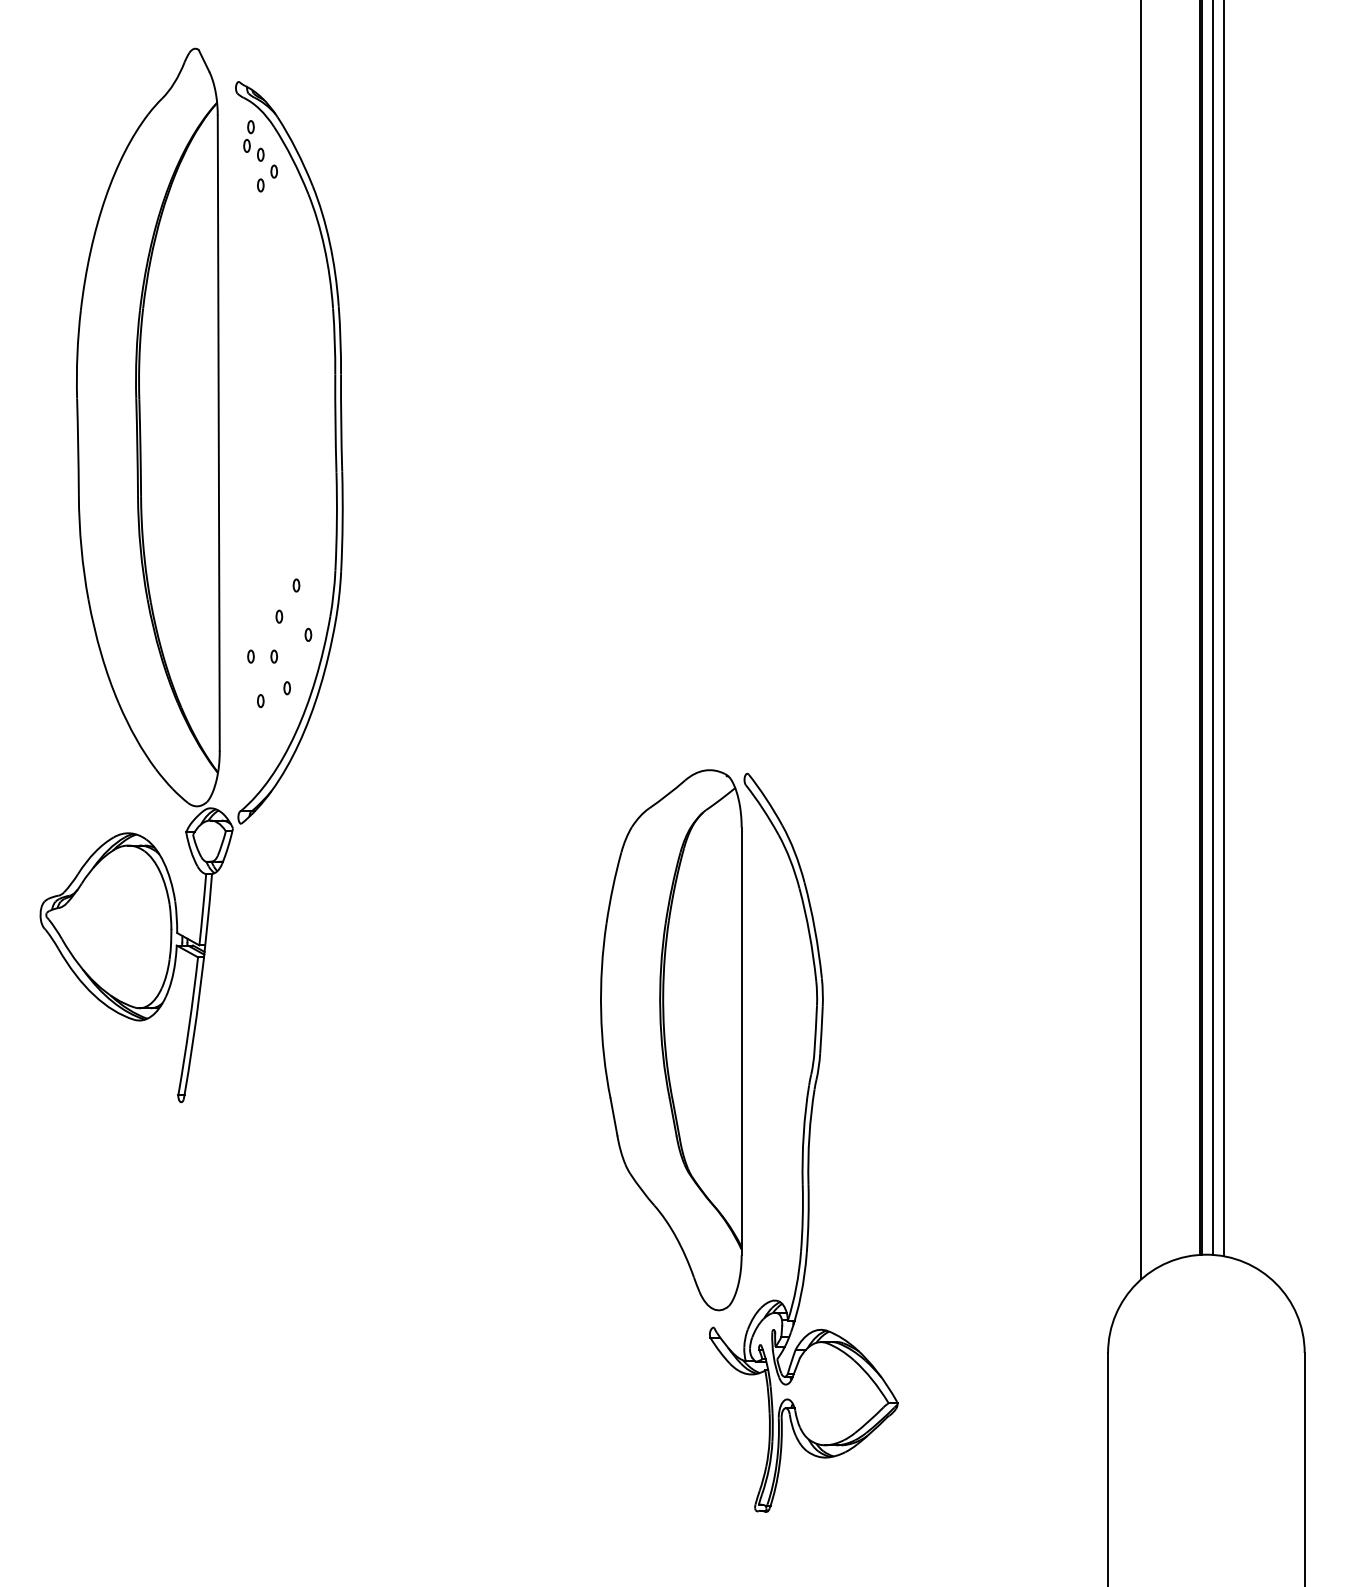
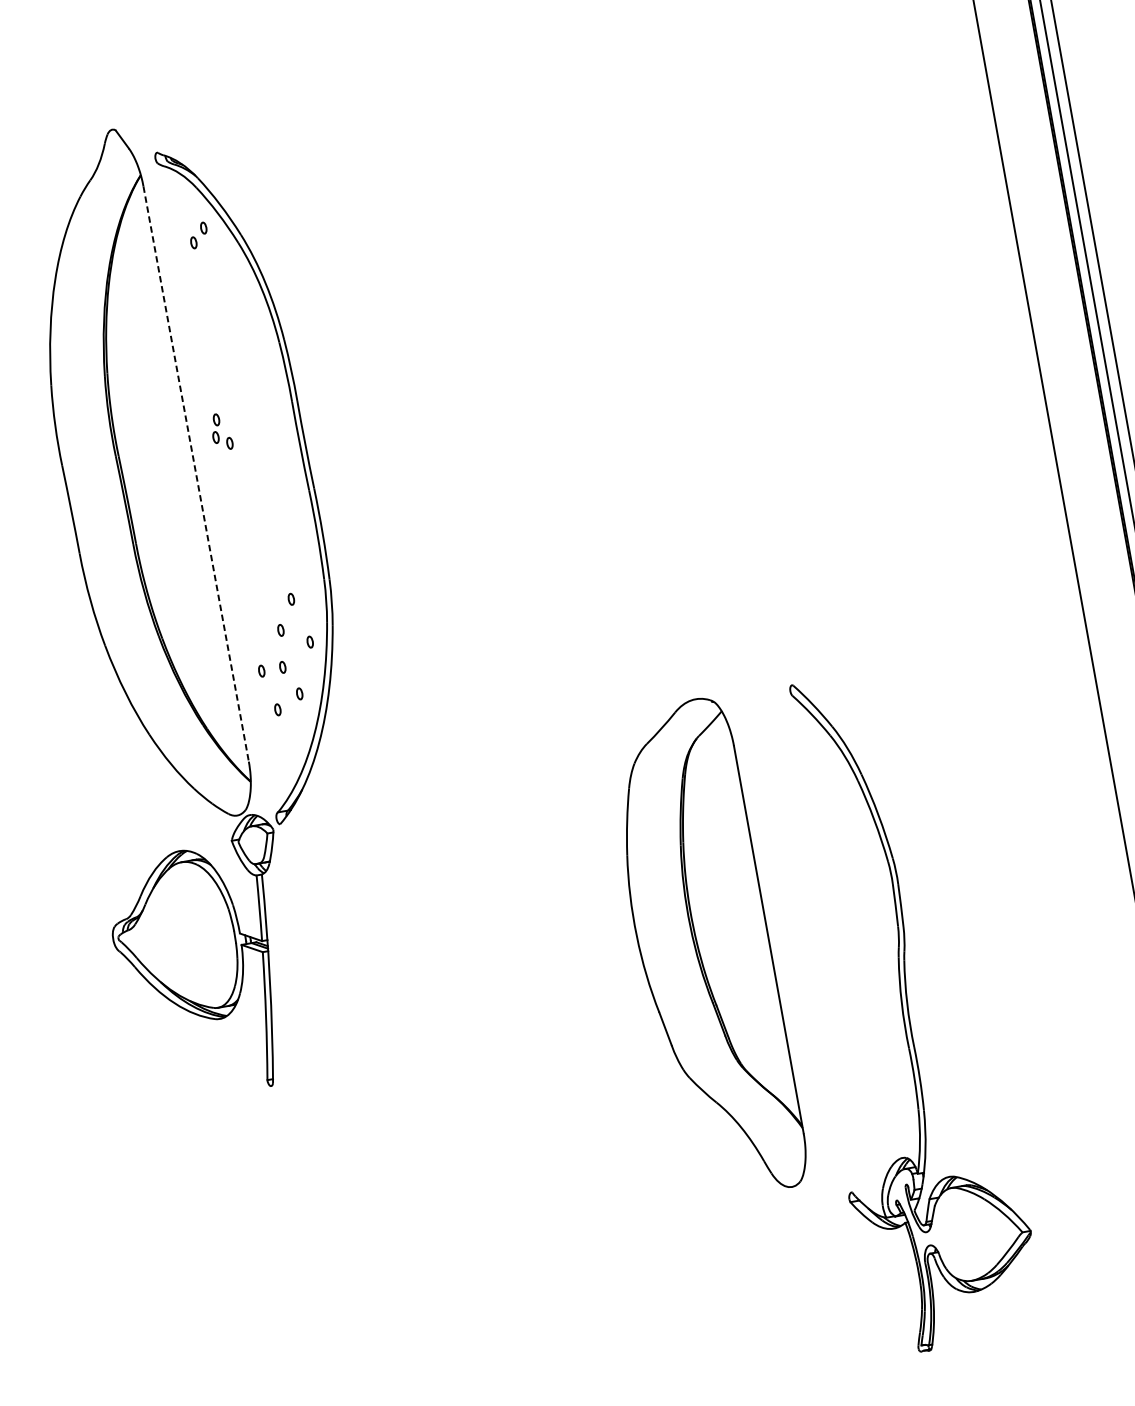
part: (253, 140) -> (220, 431), moved
line: (218, 433) -> (195, 474), solid -> dashed
part: (803, 1142) -> (902, 1010), moved

